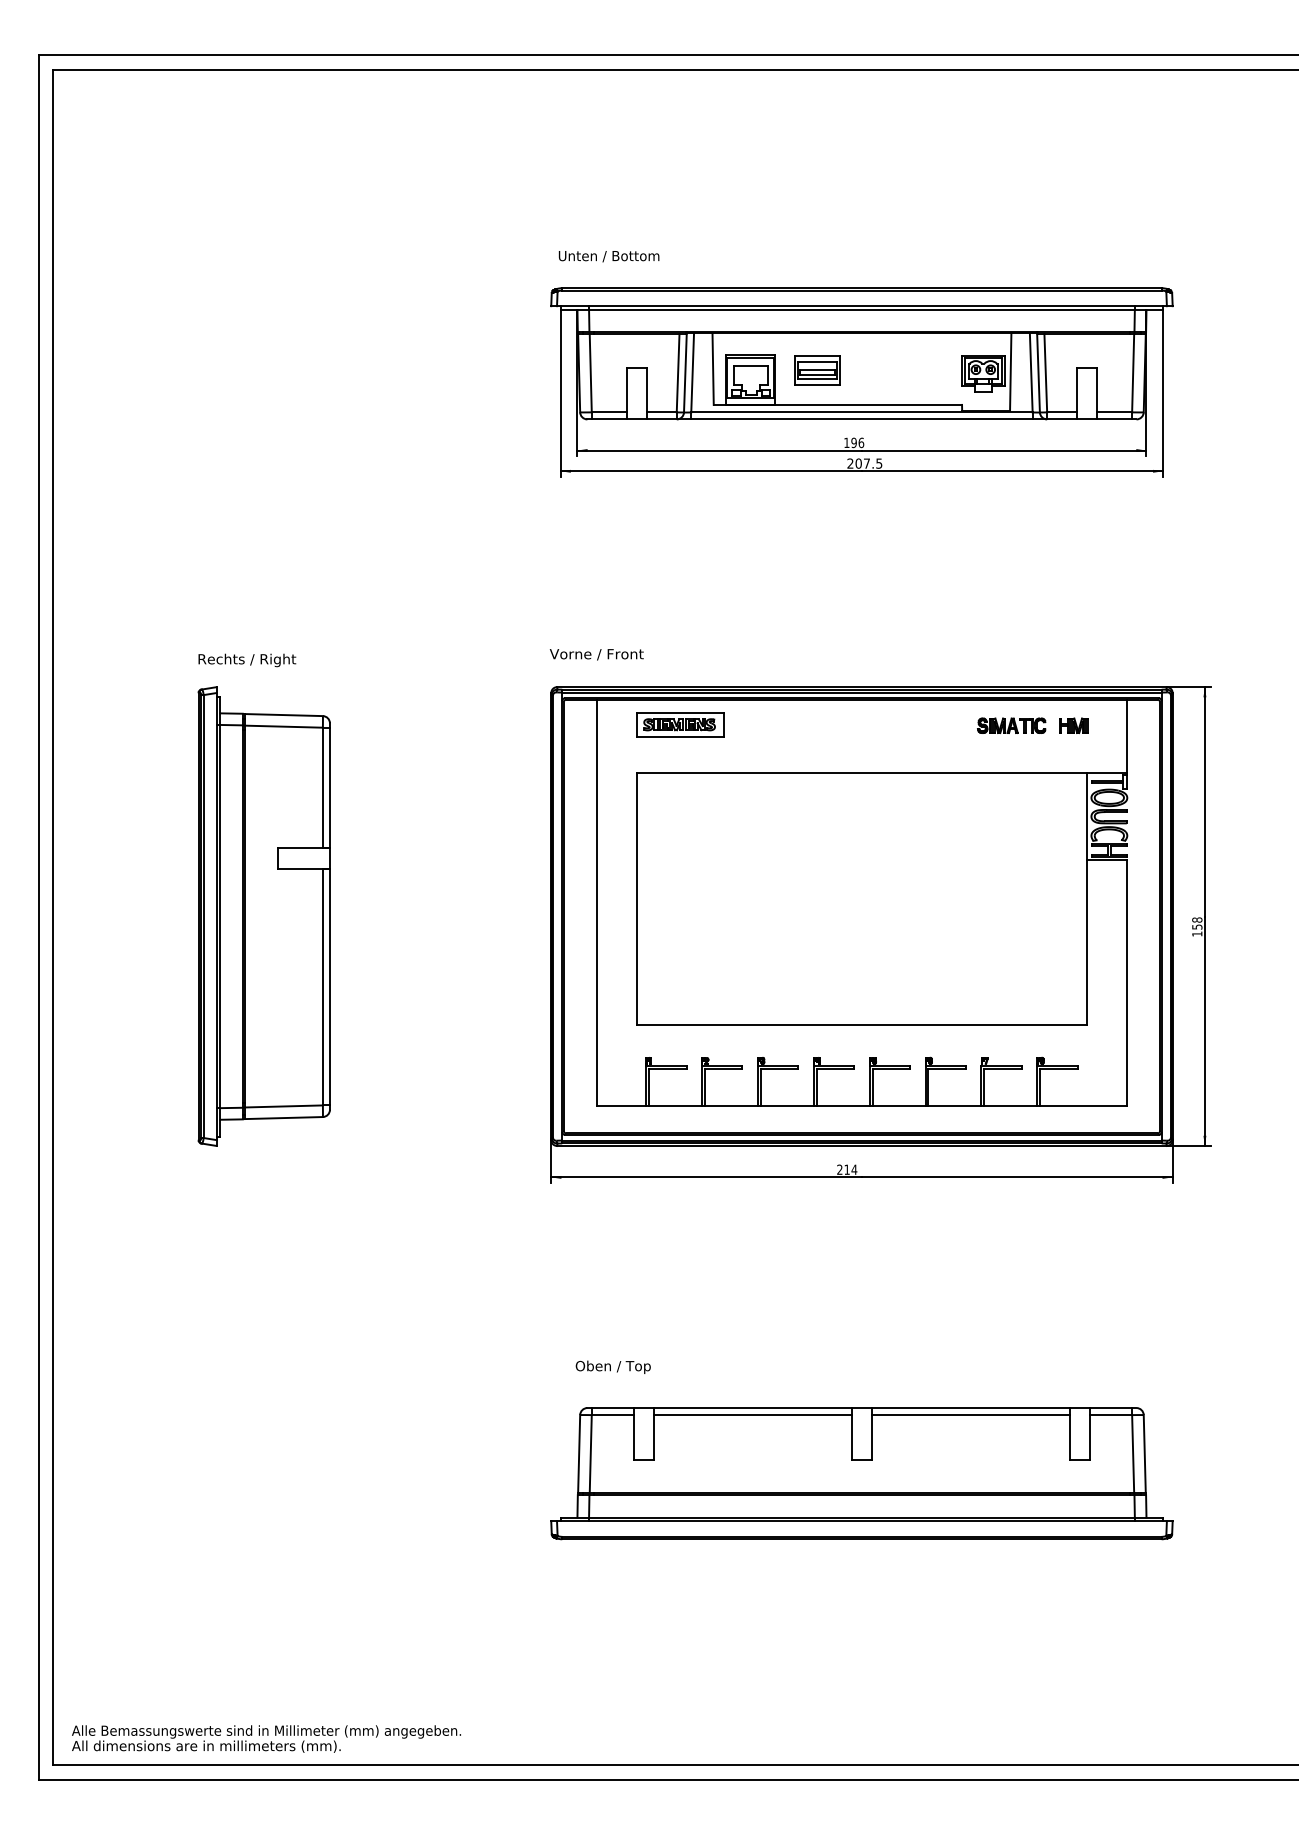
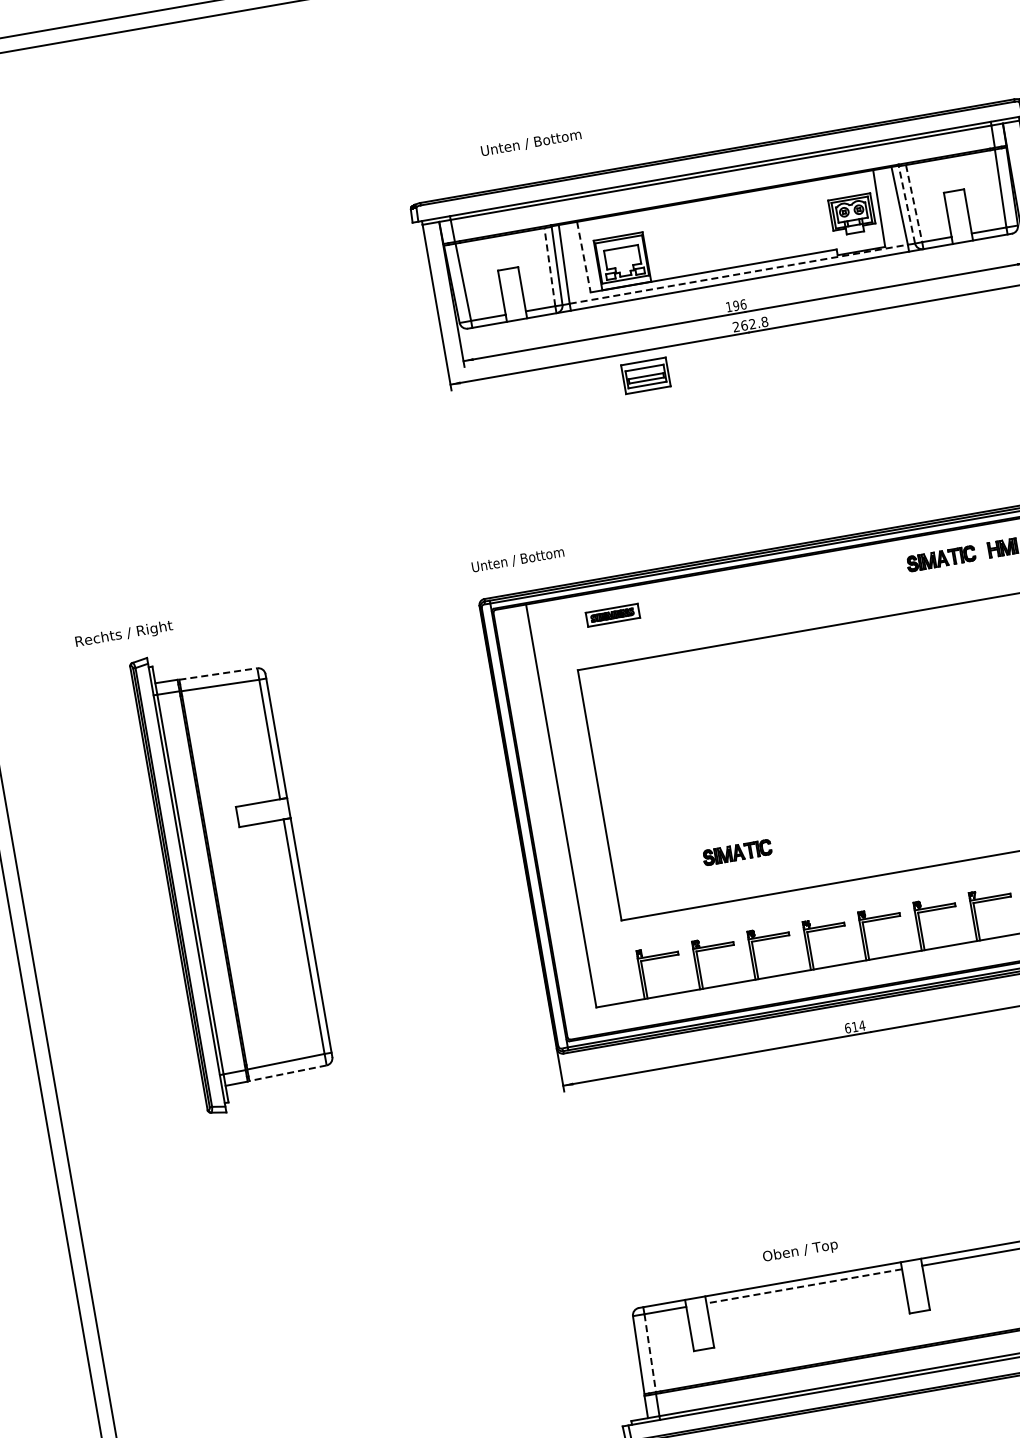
text: (608, 256) -> (530, 143), moved
line: (713, 369) -> (584, 257), solid -> dashed
part: (817, 370) -> (645, 376), moved
line: (678, 372) -> (550, 266), solid -> dashed
line: (1038, 372) -> (906, 204), solid -> dashed
line: (1045, 373) -> (913, 203), solid -> dashed
line: (861, 412) -> (738, 274), solid -> dashed
text: (868, 463) -> (754, 323), 207.5 -> 262.8
text: (596, 654) -> (517, 559), Vorne / Front -> Unten / Bottom
text: (247, 660) -> (124, 634), moved
line: (284, 715) -> (219, 674), solid -> dashed
part: (680, 724) -> (612, 614), size x0.6
part: (761, 978) -> (737, 852), added
line: (283, 1118) -> (287, 1073), solid -> dashed
text: (839, 1169) -> (847, 1028), 214 -> 614
text: (612, 1366) -> (799, 1250), moved
line: (753, 1415) -> (804, 1286), solid -> dashed
line: (590, 1454) -> (650, 1353), solid -> dashed

